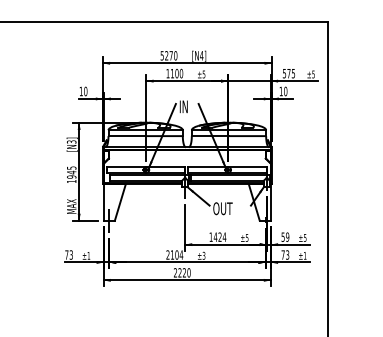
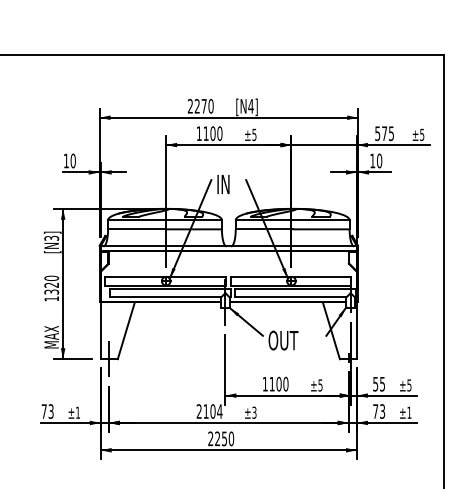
text: (161, 55) -> (189, 105), 5270 -> 2270
text: (71, 172) -> (51, 285), 1945 -> 1320
text: (219, 236) -> (278, 383), 1424 -> 1100
text: (287, 236) -> (382, 383), 59 -> 55
text: (184, 272) -> (224, 438), 2220 -> 2250

